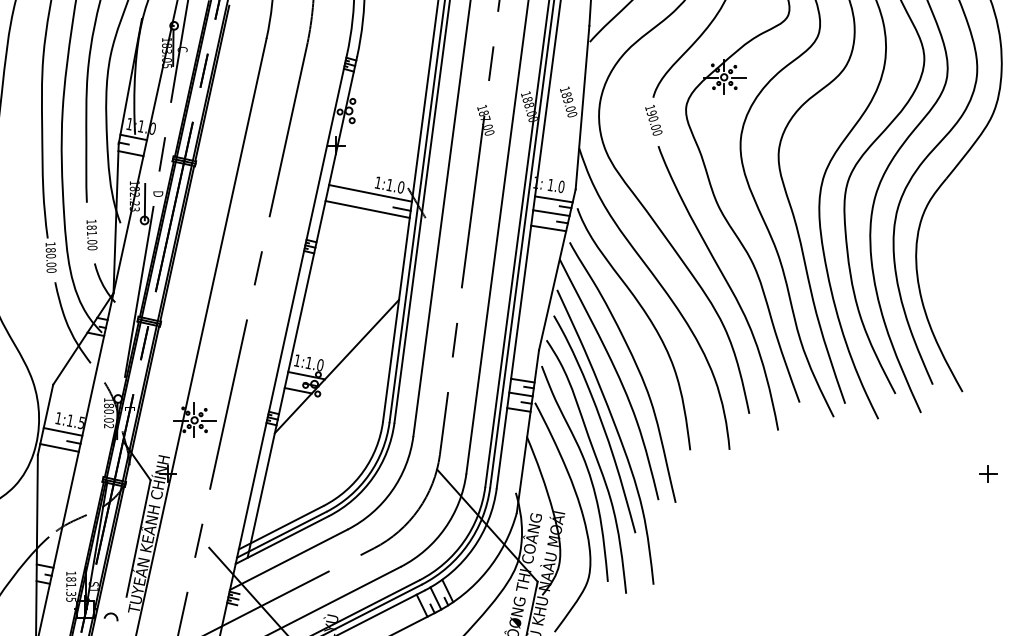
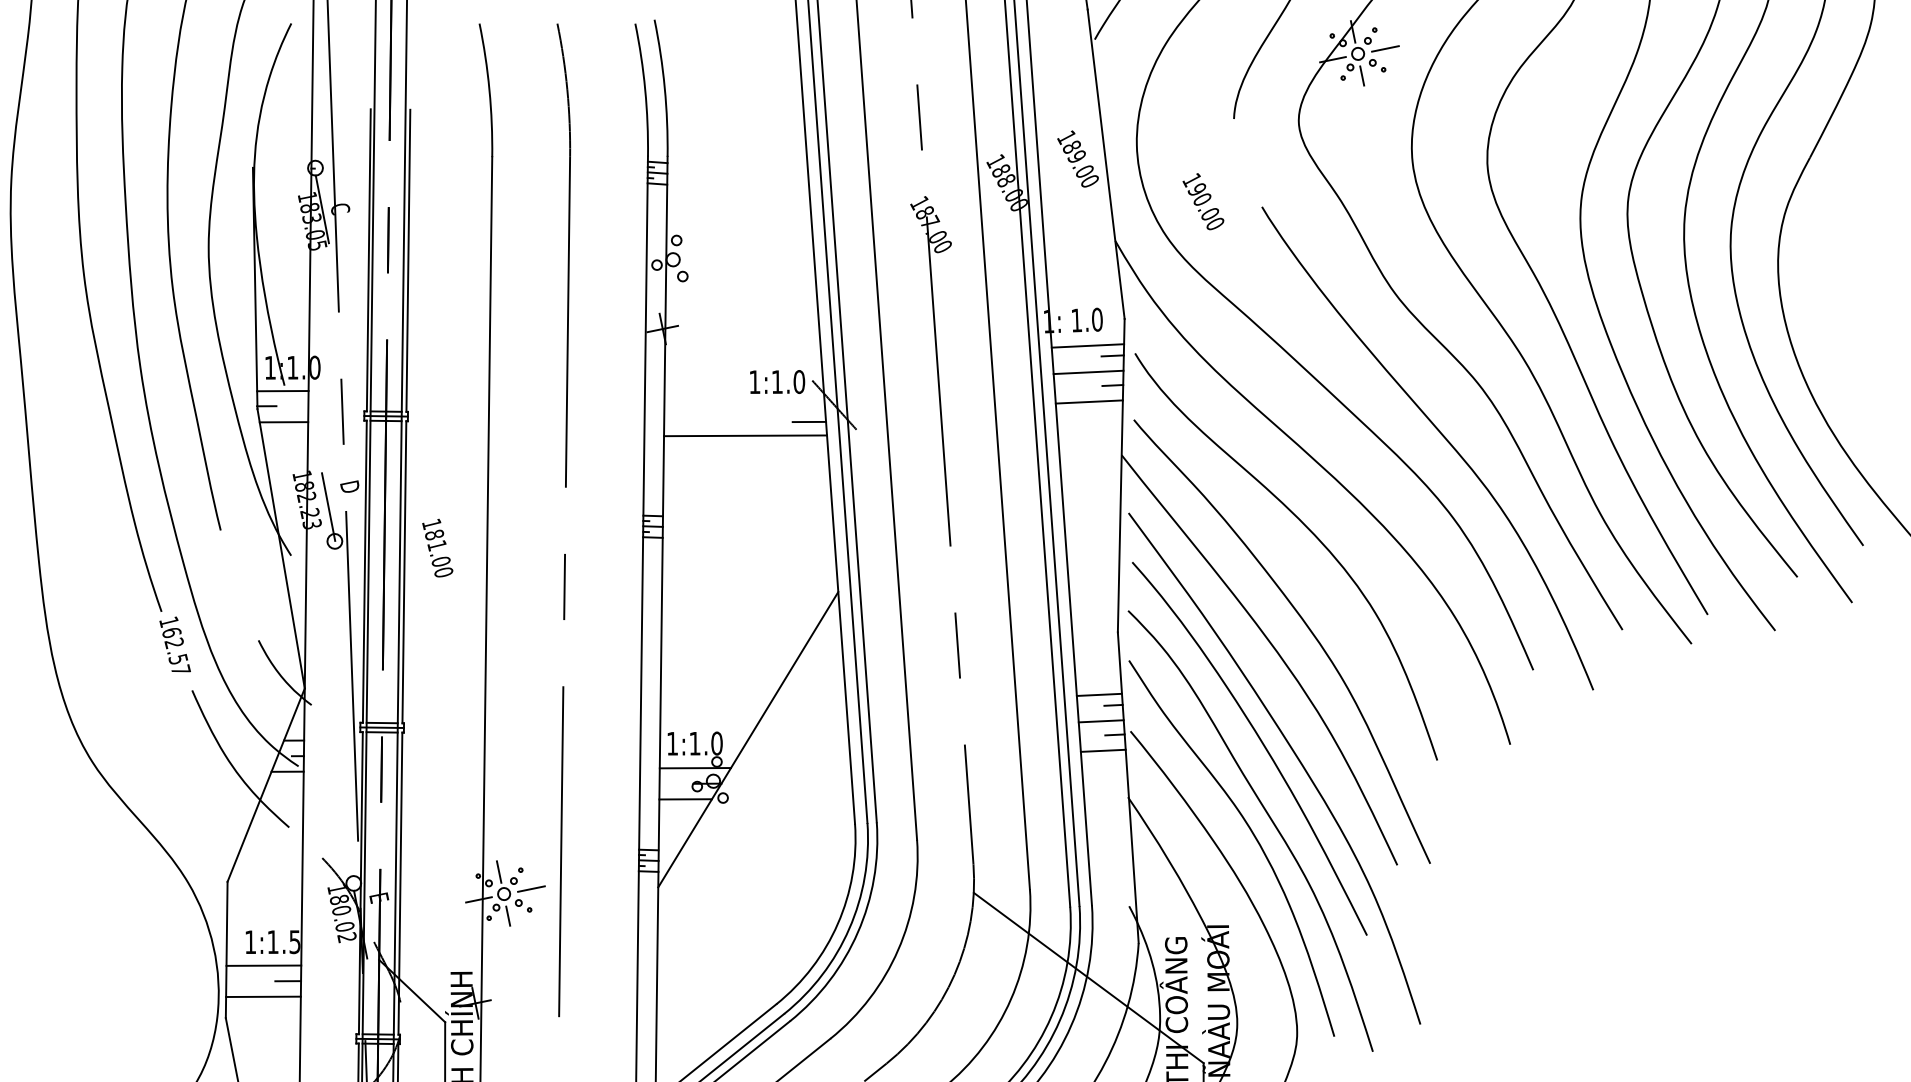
text: (653, 120) -> (1203, 202), moved
line: (370, 193) -> (744, 404), removed
text: (91, 234) -> (436, 547), moved
text: (51, 260) -> (176, 651), 180.00 -> 162.57

